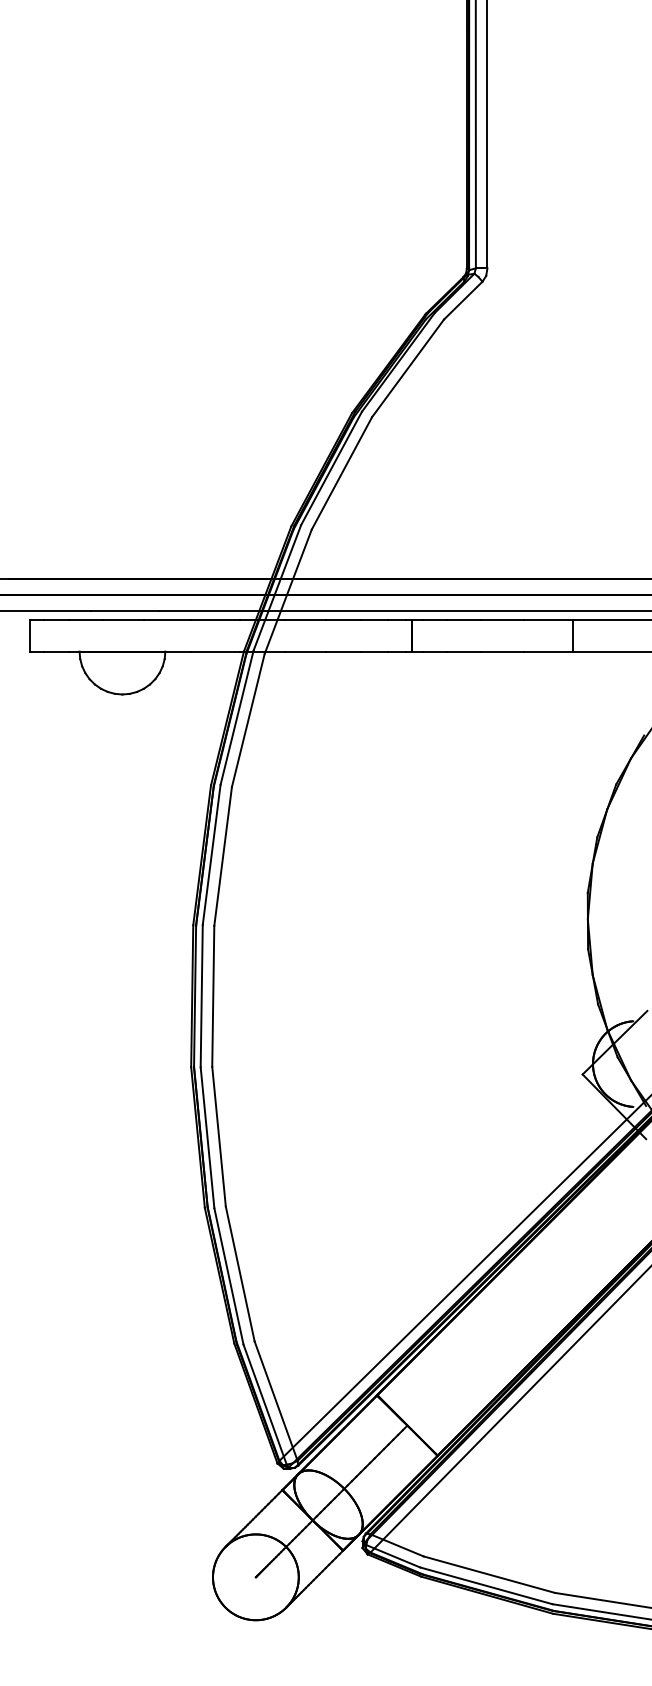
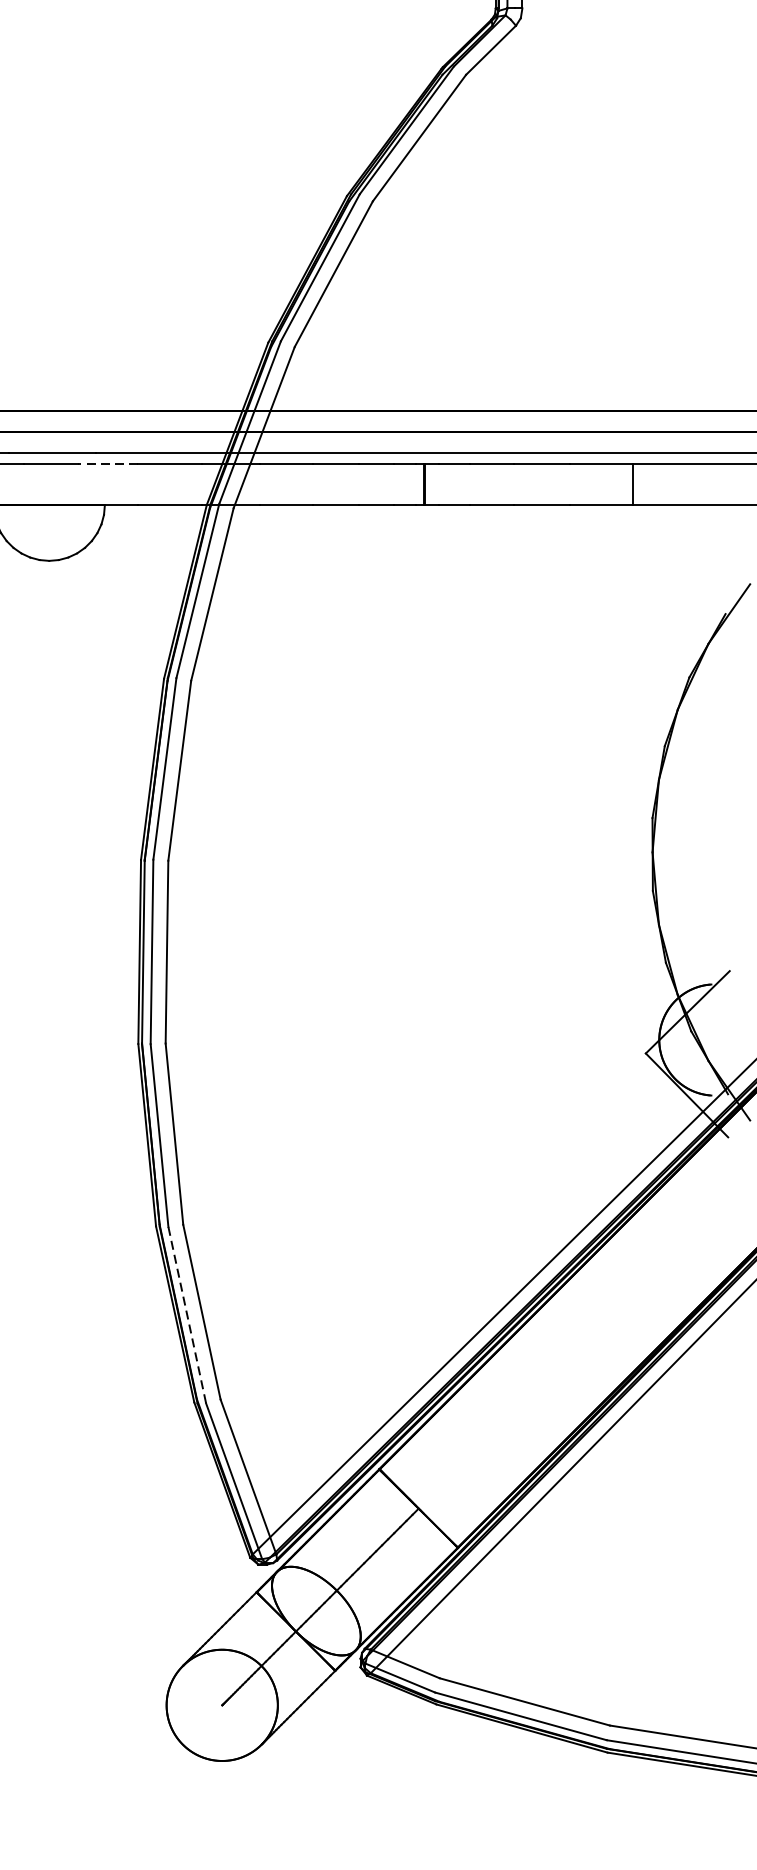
line: (167, 619) -> (107, 463), solid -> dashed
line: (228, 1276) -> (186, 1315), solid -> dashed

